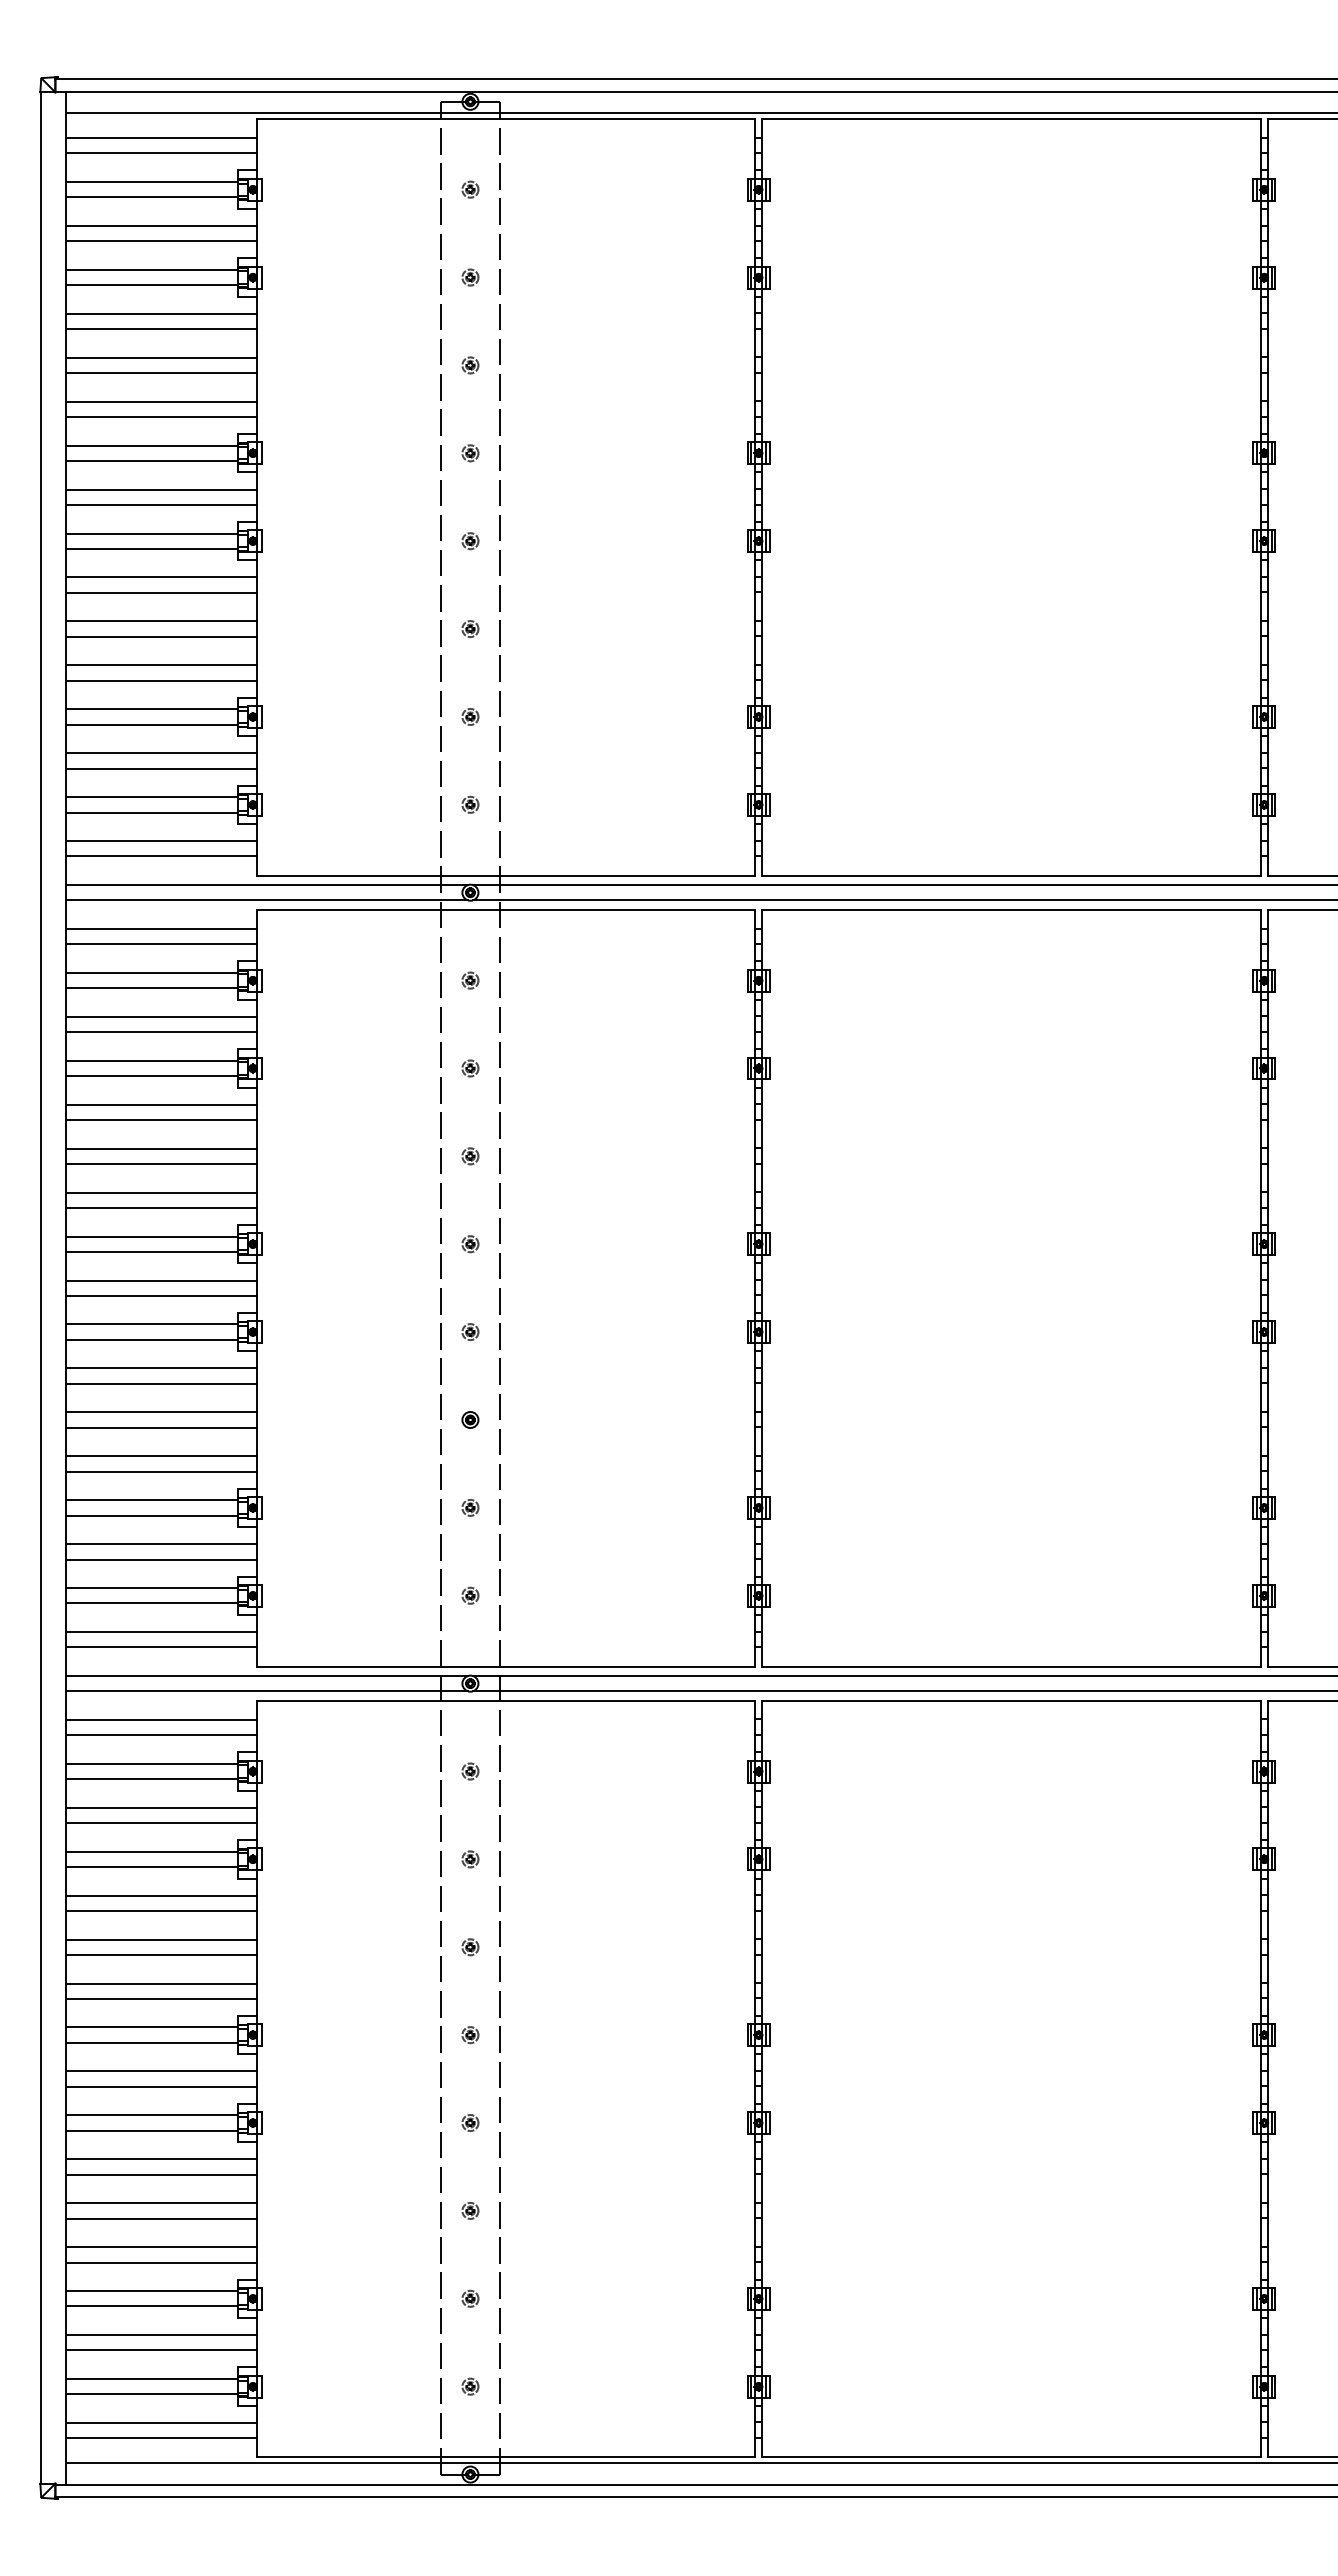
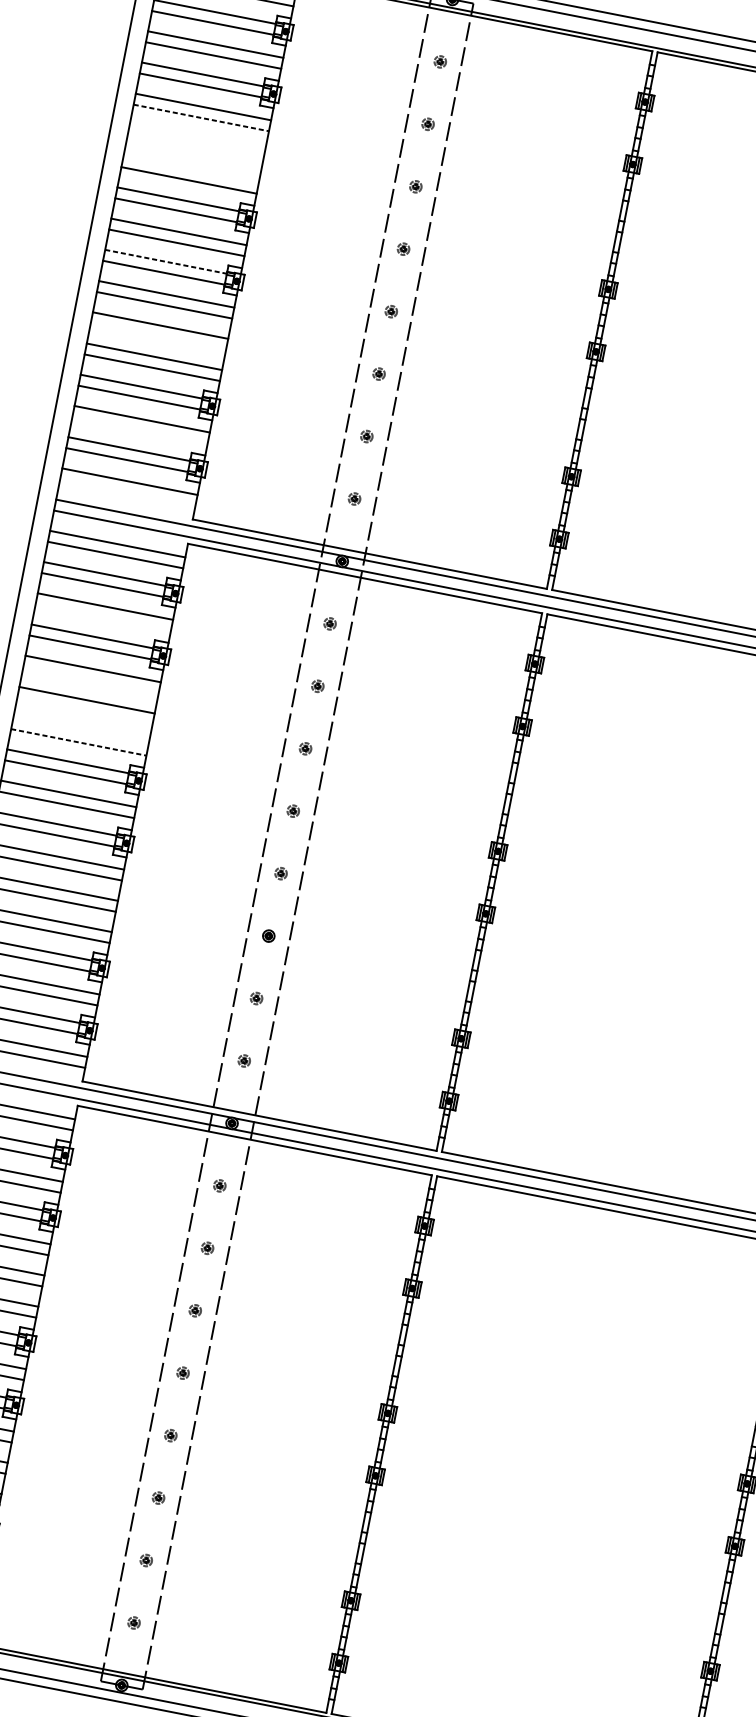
line: (161, 329) -> (201, 118), solid -> dashed
line: (161, 357) -> (197, 138), removed
line: (161, 373) -> (195, 149), removed
line: (161, 401) -> (191, 169), removed
line: (151, 533) -> (165, 261), solid -> dashed
line: (161, 636) -> (158, 336), removed
line: (161, 768) -> (140, 430), removed
line: (161, 856) -> (127, 492), removed
line: (161, 1032) -> (103, 617), removed
line: (161, 1120) -> (91, 680), removed
line: (161, 1164) -> (84, 711), removed
line: (161, 1192) -> (81, 731), removed
line: (161, 1208) -> (78, 742), solid -> dashed

